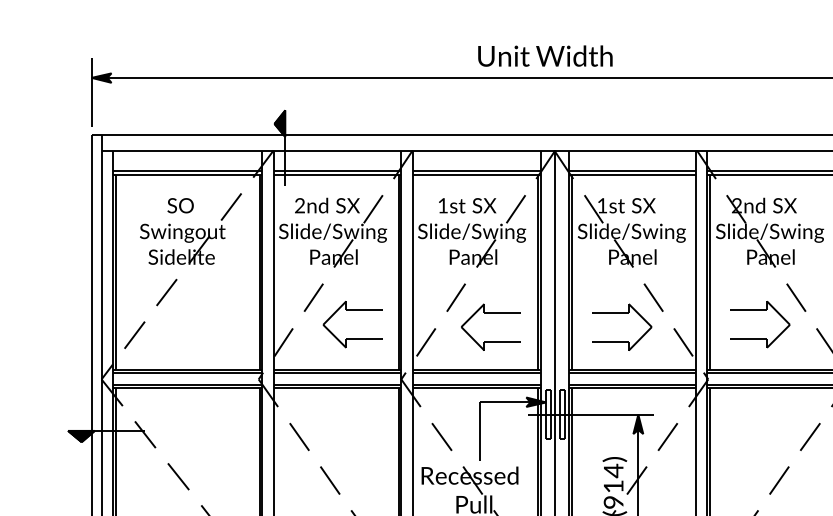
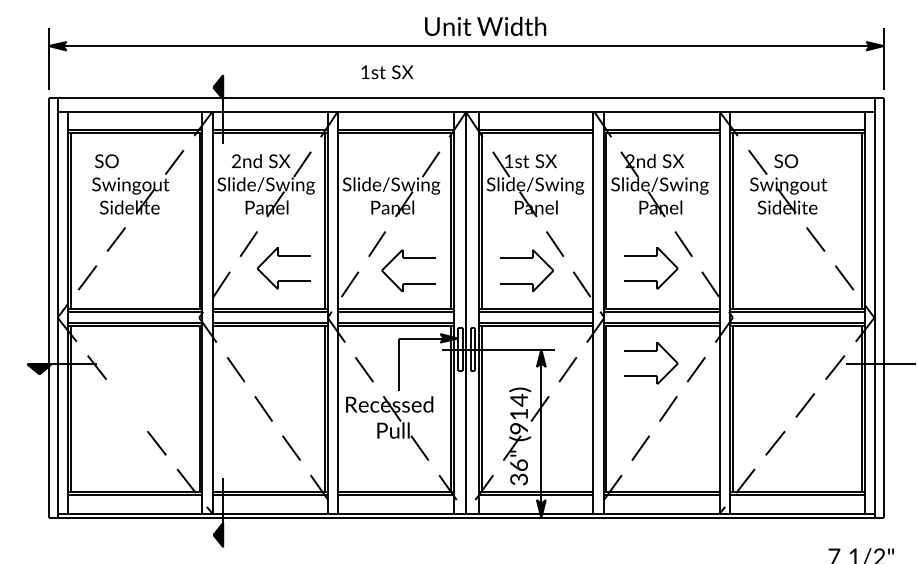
text: (545, 55) -> (485, 25), moved
text: (180, 206) -> (106, 161), moved
text: (467, 206) -> (387, 72), moved
part: (760, 416) -> (651, 351), added
line: (178, 476) -> (126, 405), removed

